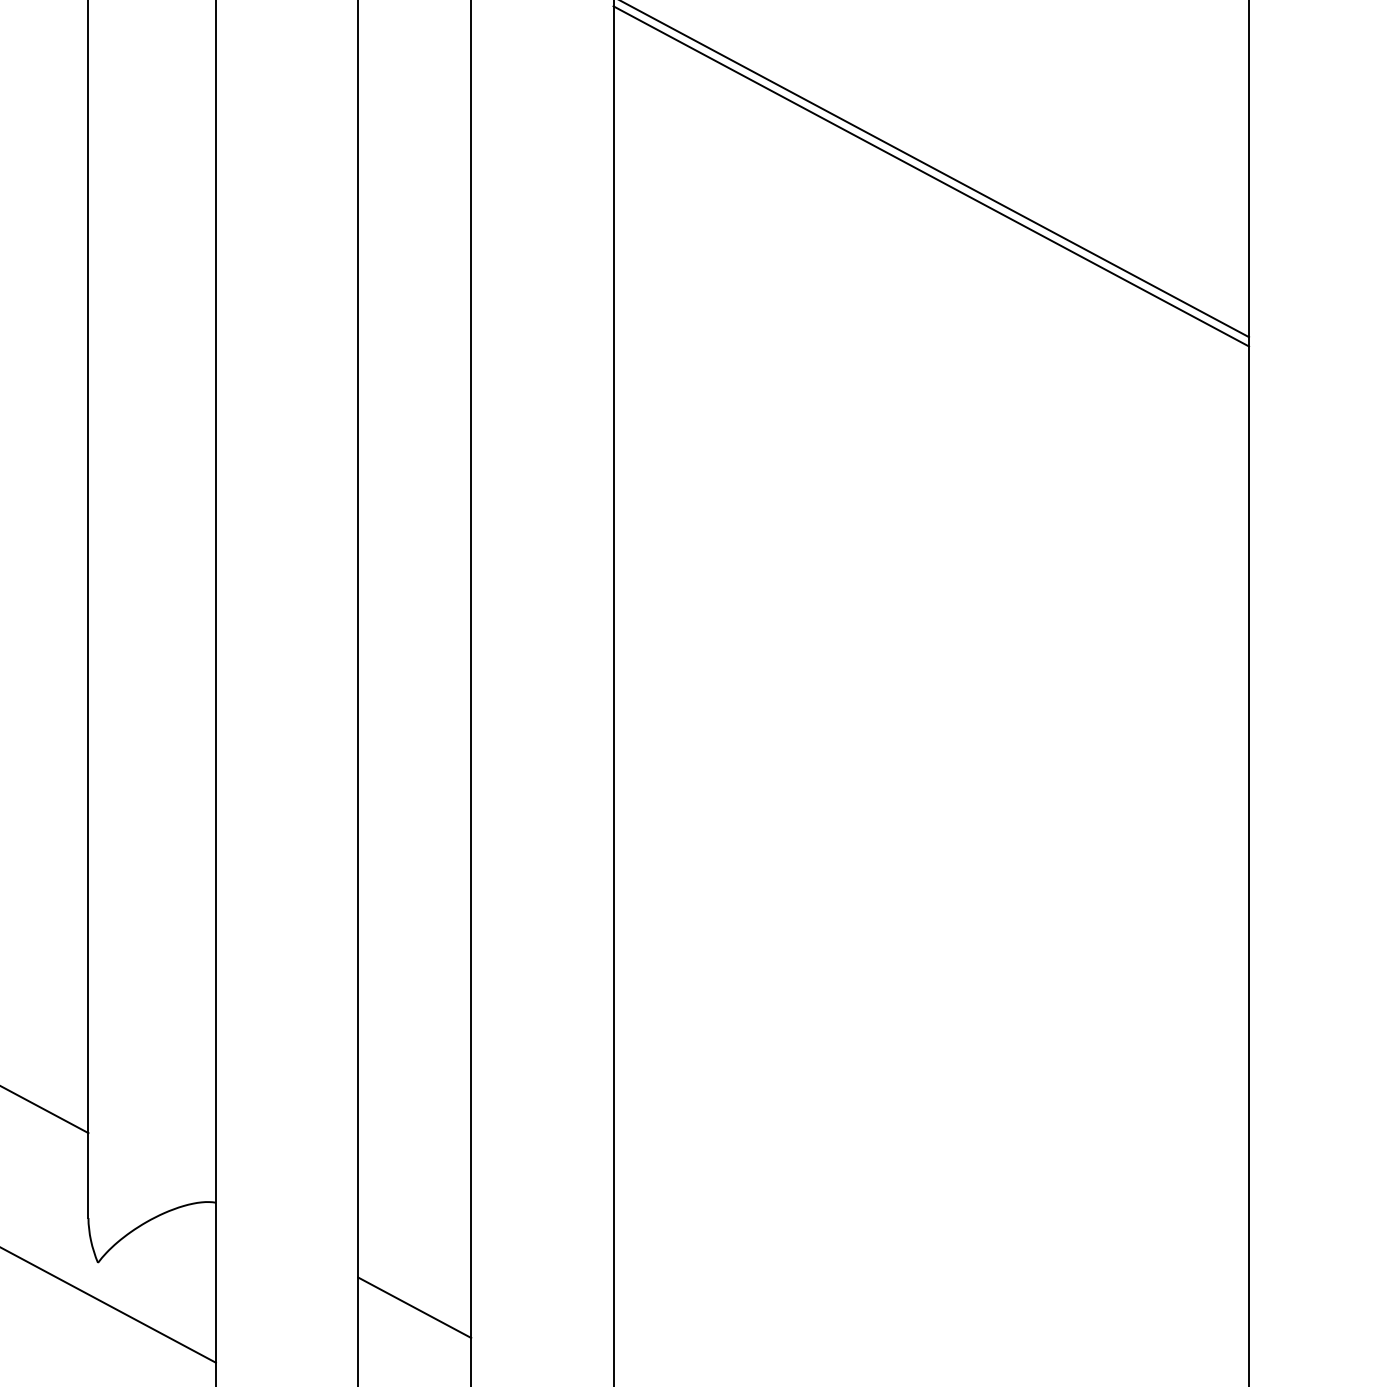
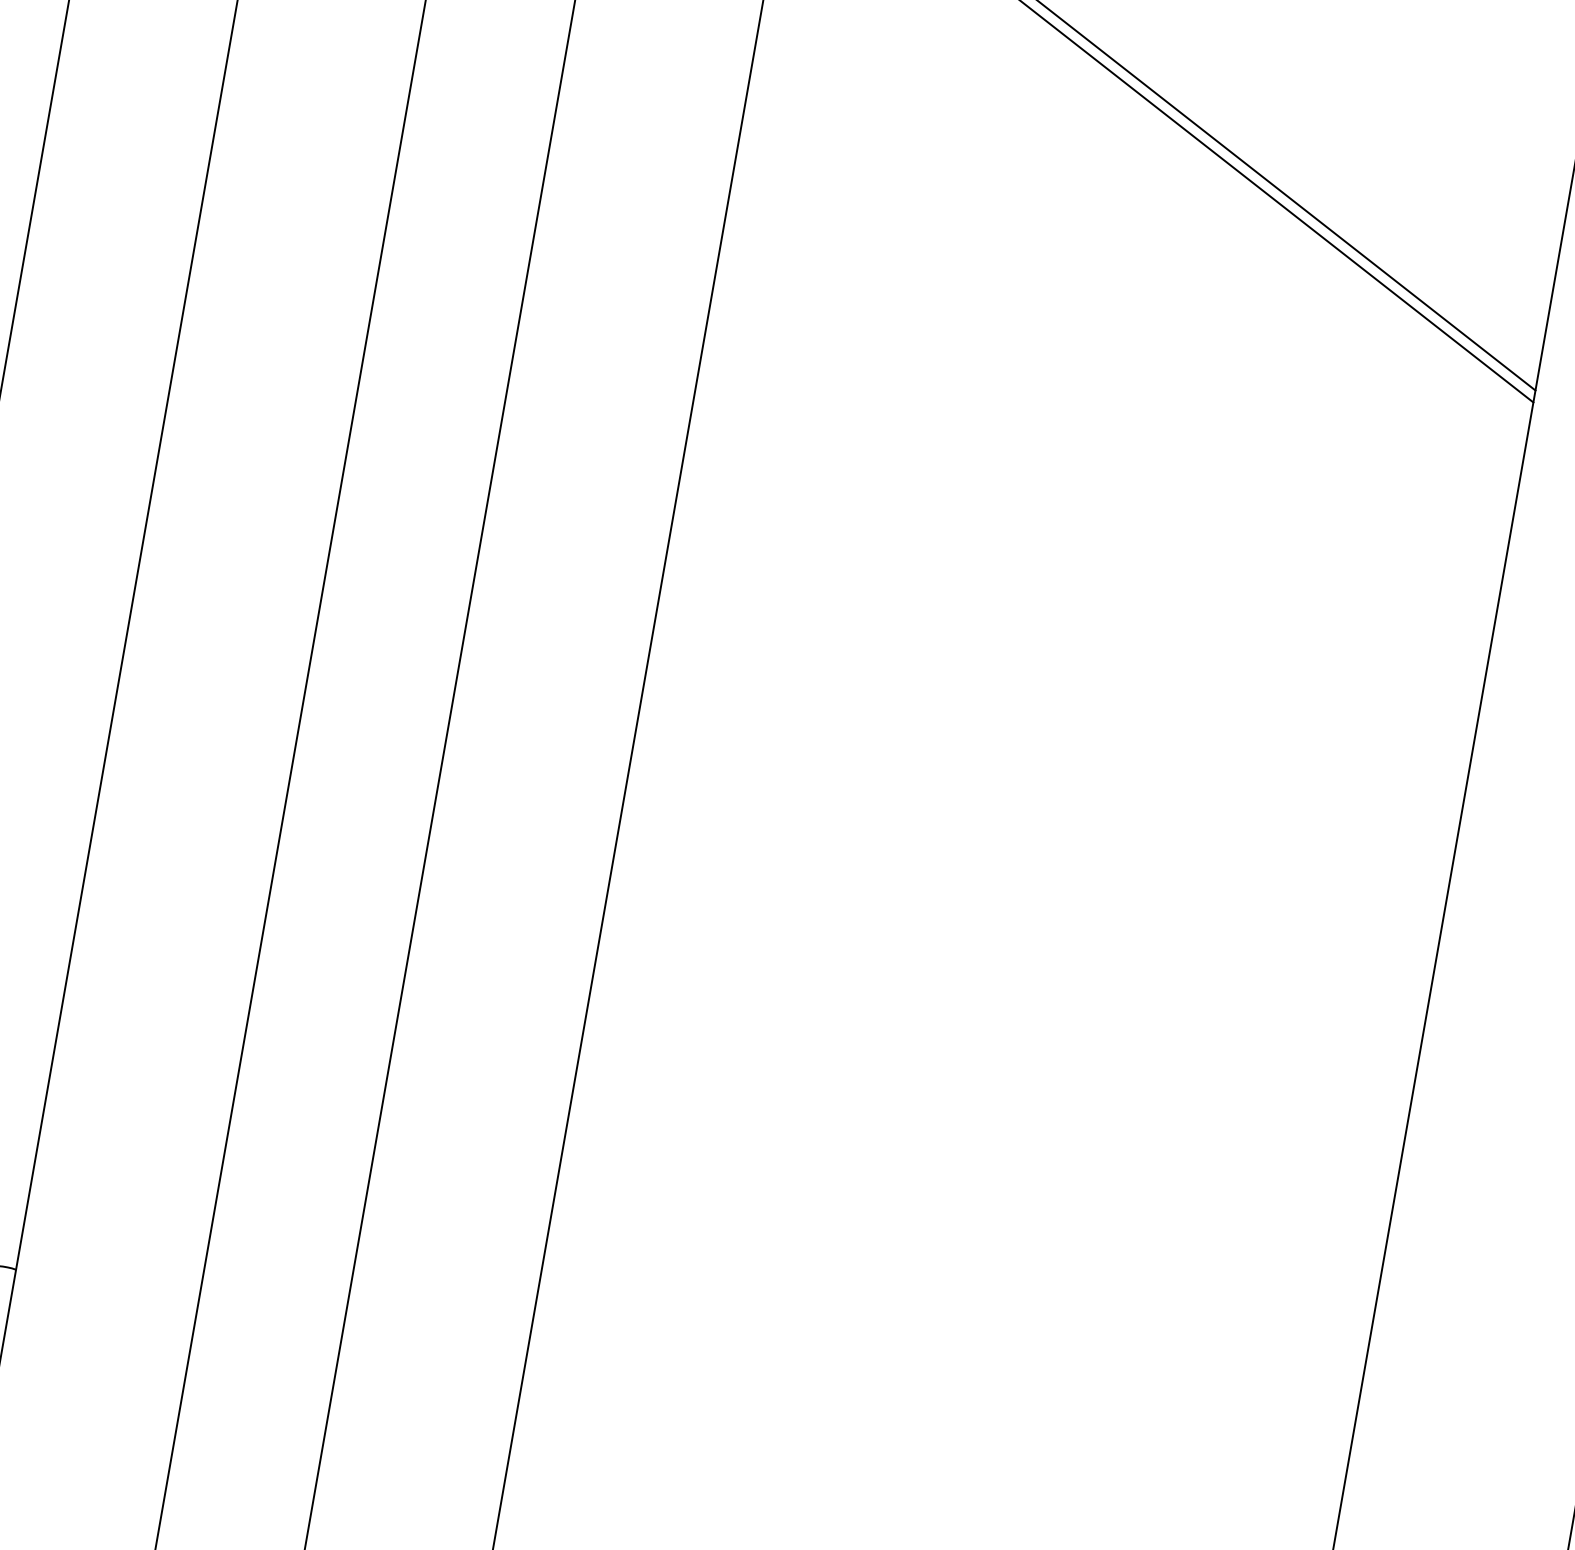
line: (414, 1307) -> (247, 1448), removed

